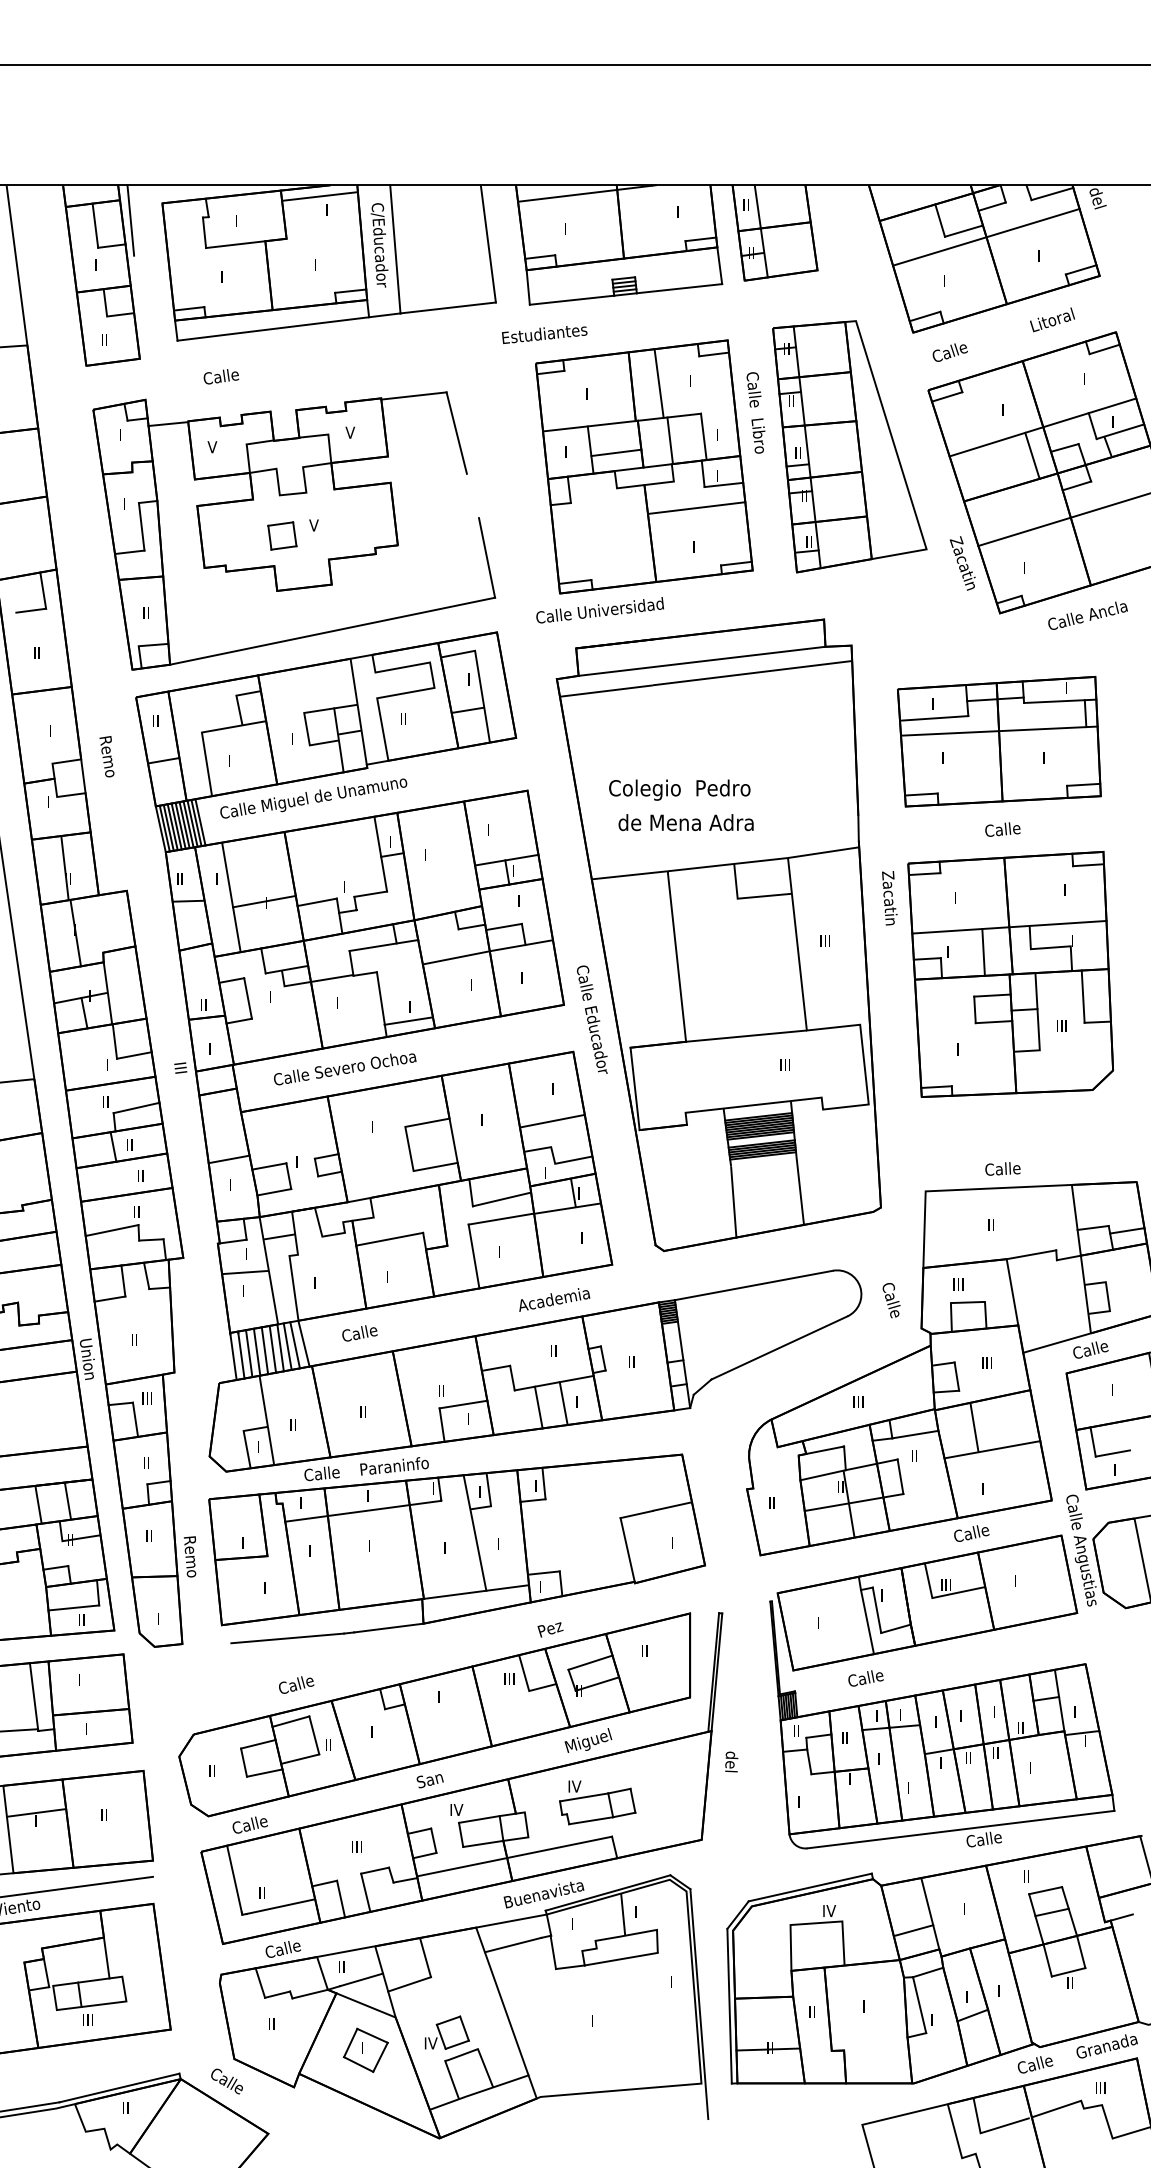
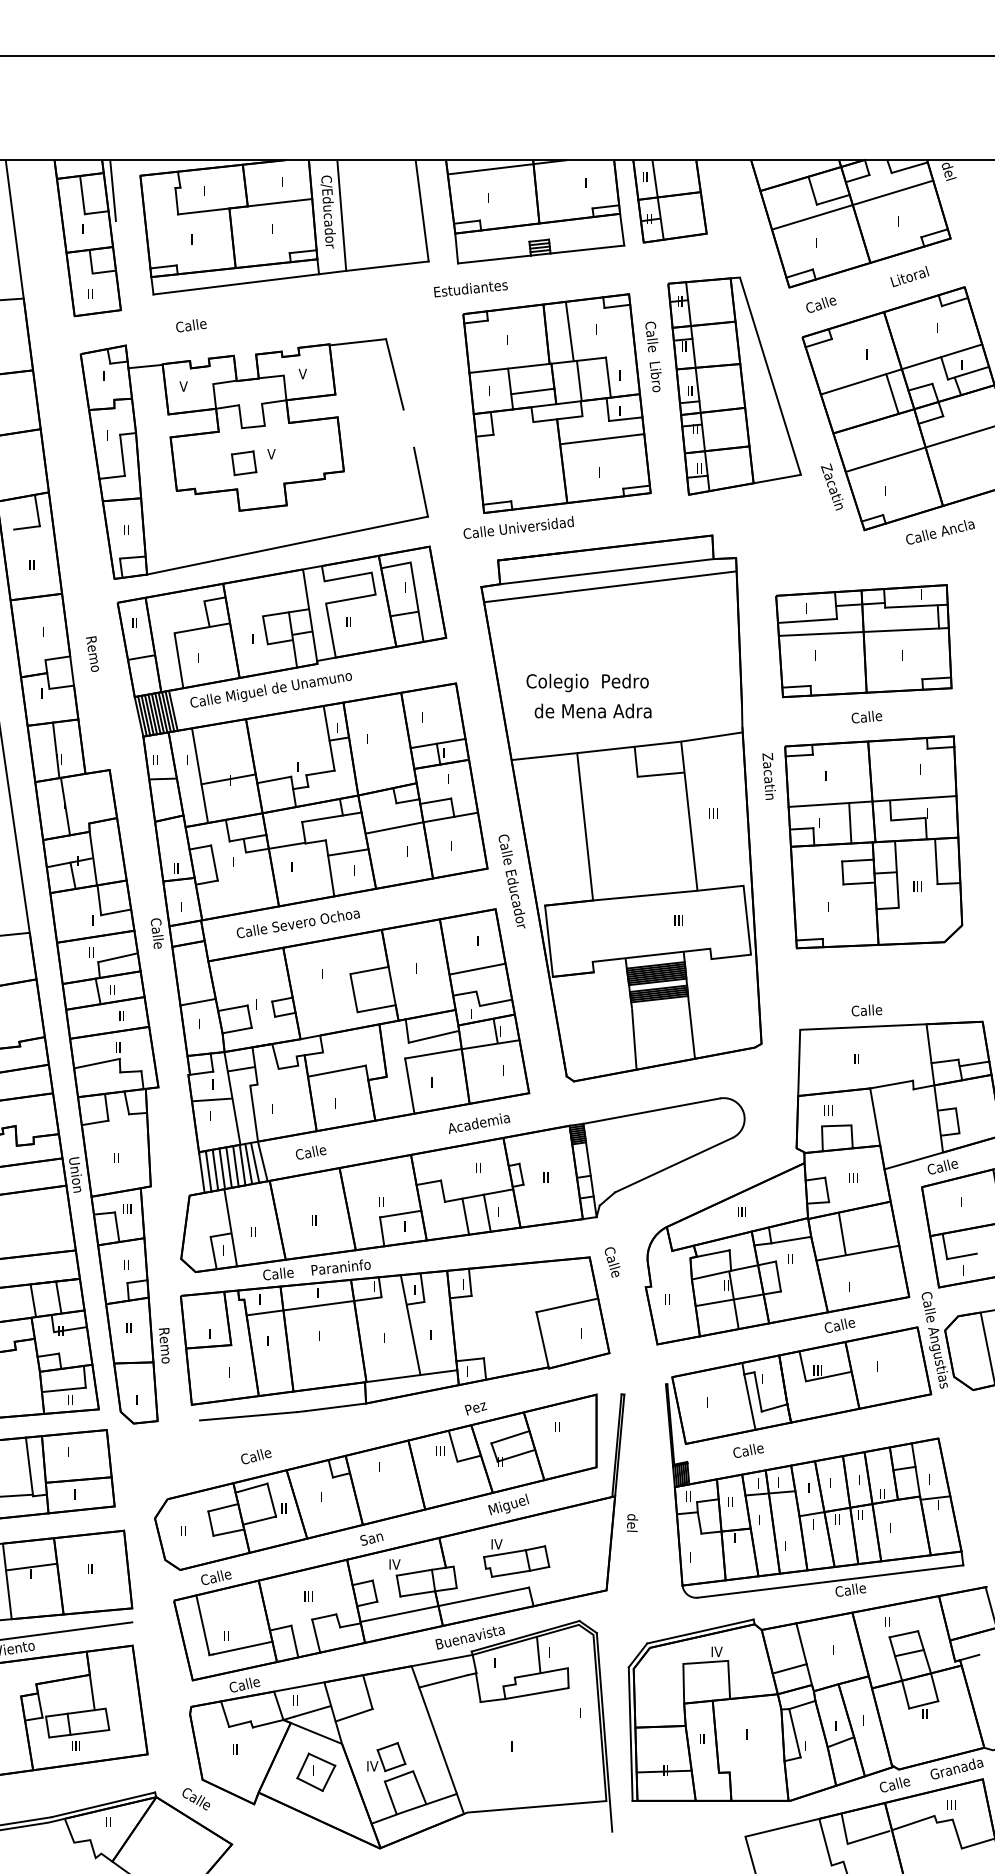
line: (319, 196) -> (279, 202), moved
line: (407, 1020) -> (347, 851), moved
text: (181, 1079) -> (156, 933), III -> Calle
text: (891, 1300) -> (612, 1262), moved

